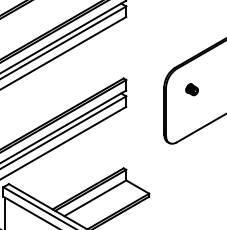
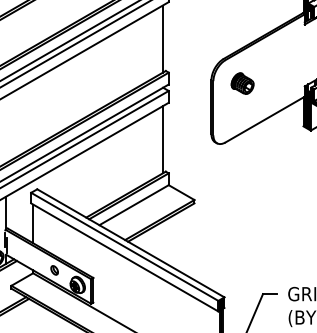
line: (120, 49) -> (162, 38), added
part: (192, 89) -> (242, 83), size x1.67
line: (120, 139) -> (162, 139), added

